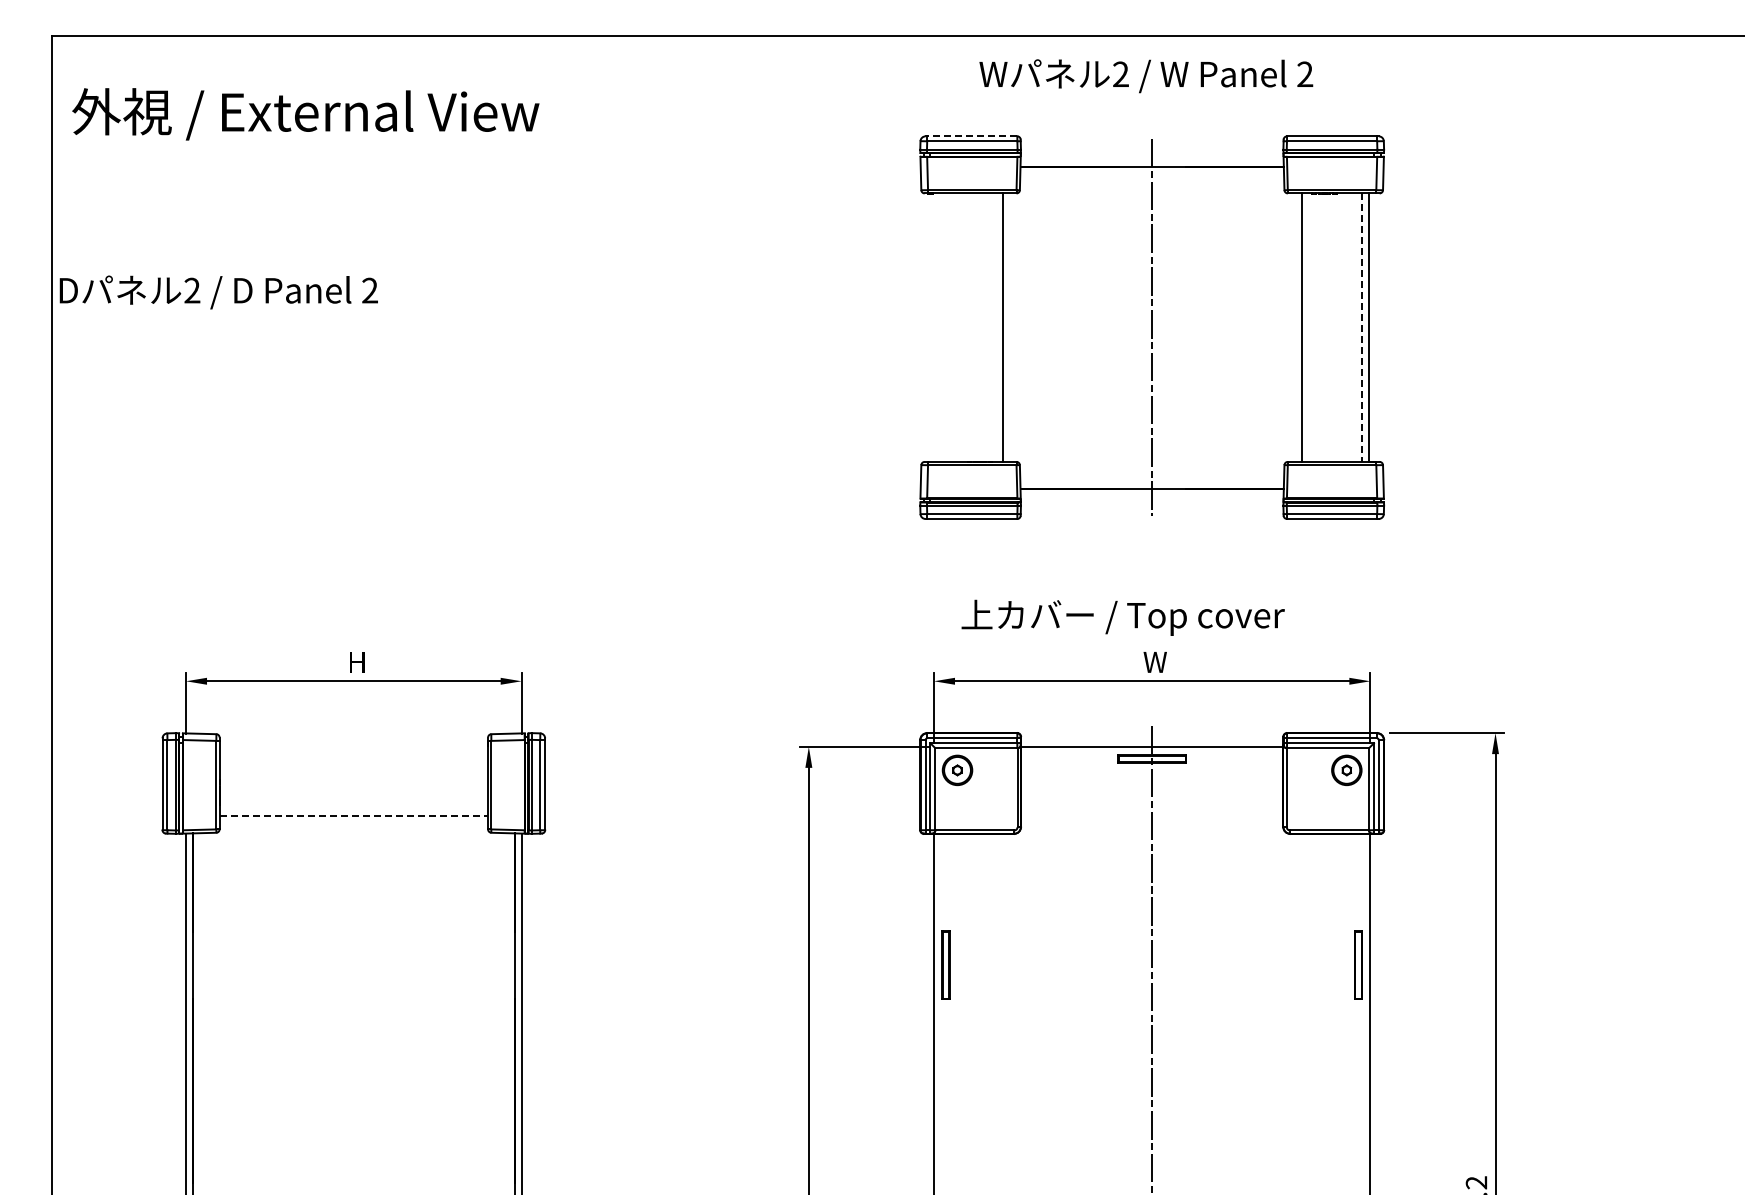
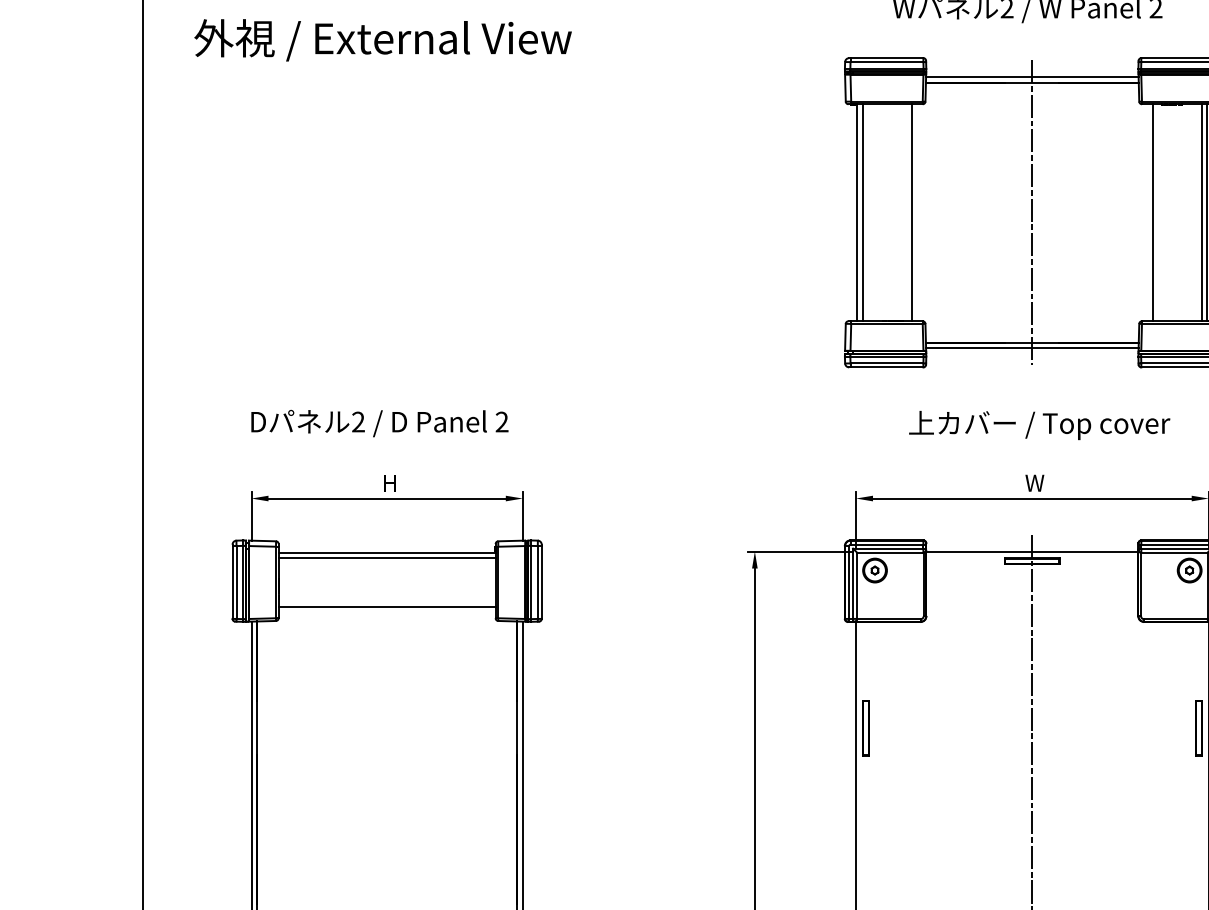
text: (305, 114) -> (382, 40), moved
line: (971, 136) -> (886, 58), dashed -> solid
line: (1151, 159) -> (1031, 76), added
text: (218, 292) -> (379, 423), moved
line: (935, 327) -> (857, 212), added
line: (942, 327) -> (862, 212), added
line: (1361, 328) -> (1201, 213), dashed -> solid
line: (1151, 495) -> (1031, 348), added
text: (1122, 617) -> (1039, 425), moved
line: (353, 748) -> (386, 552), added
line: (353, 755) -> (386, 558), added
line: (354, 815) -> (387, 607), dashed -> solid

